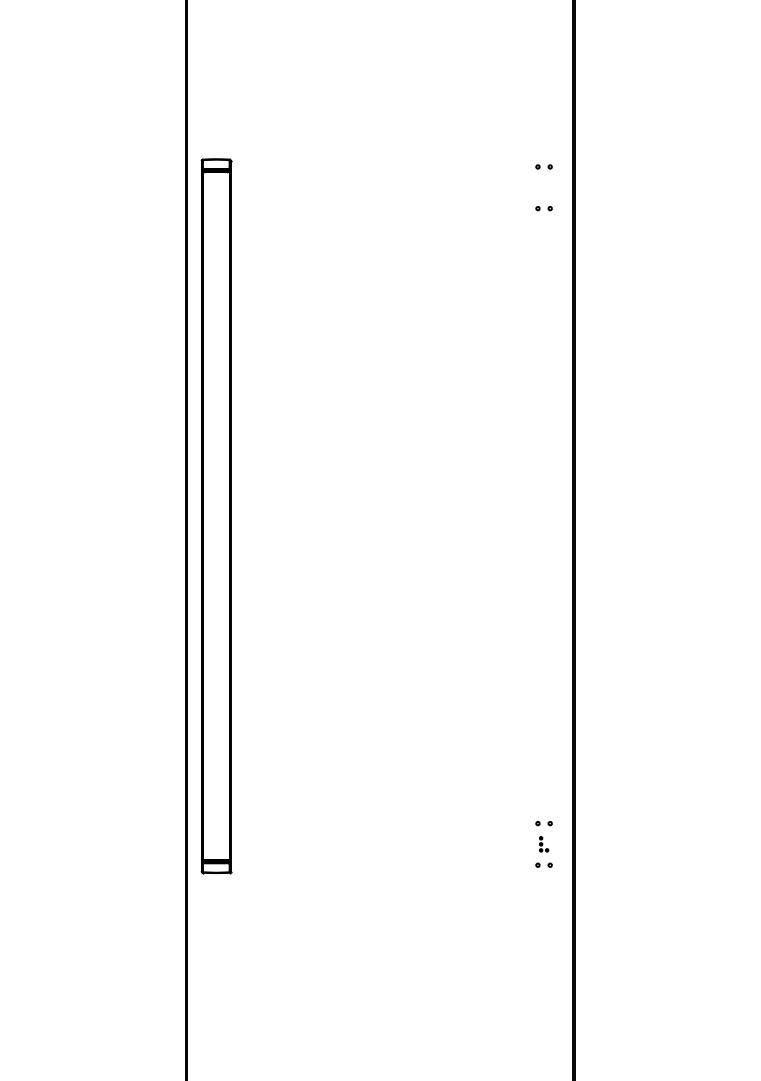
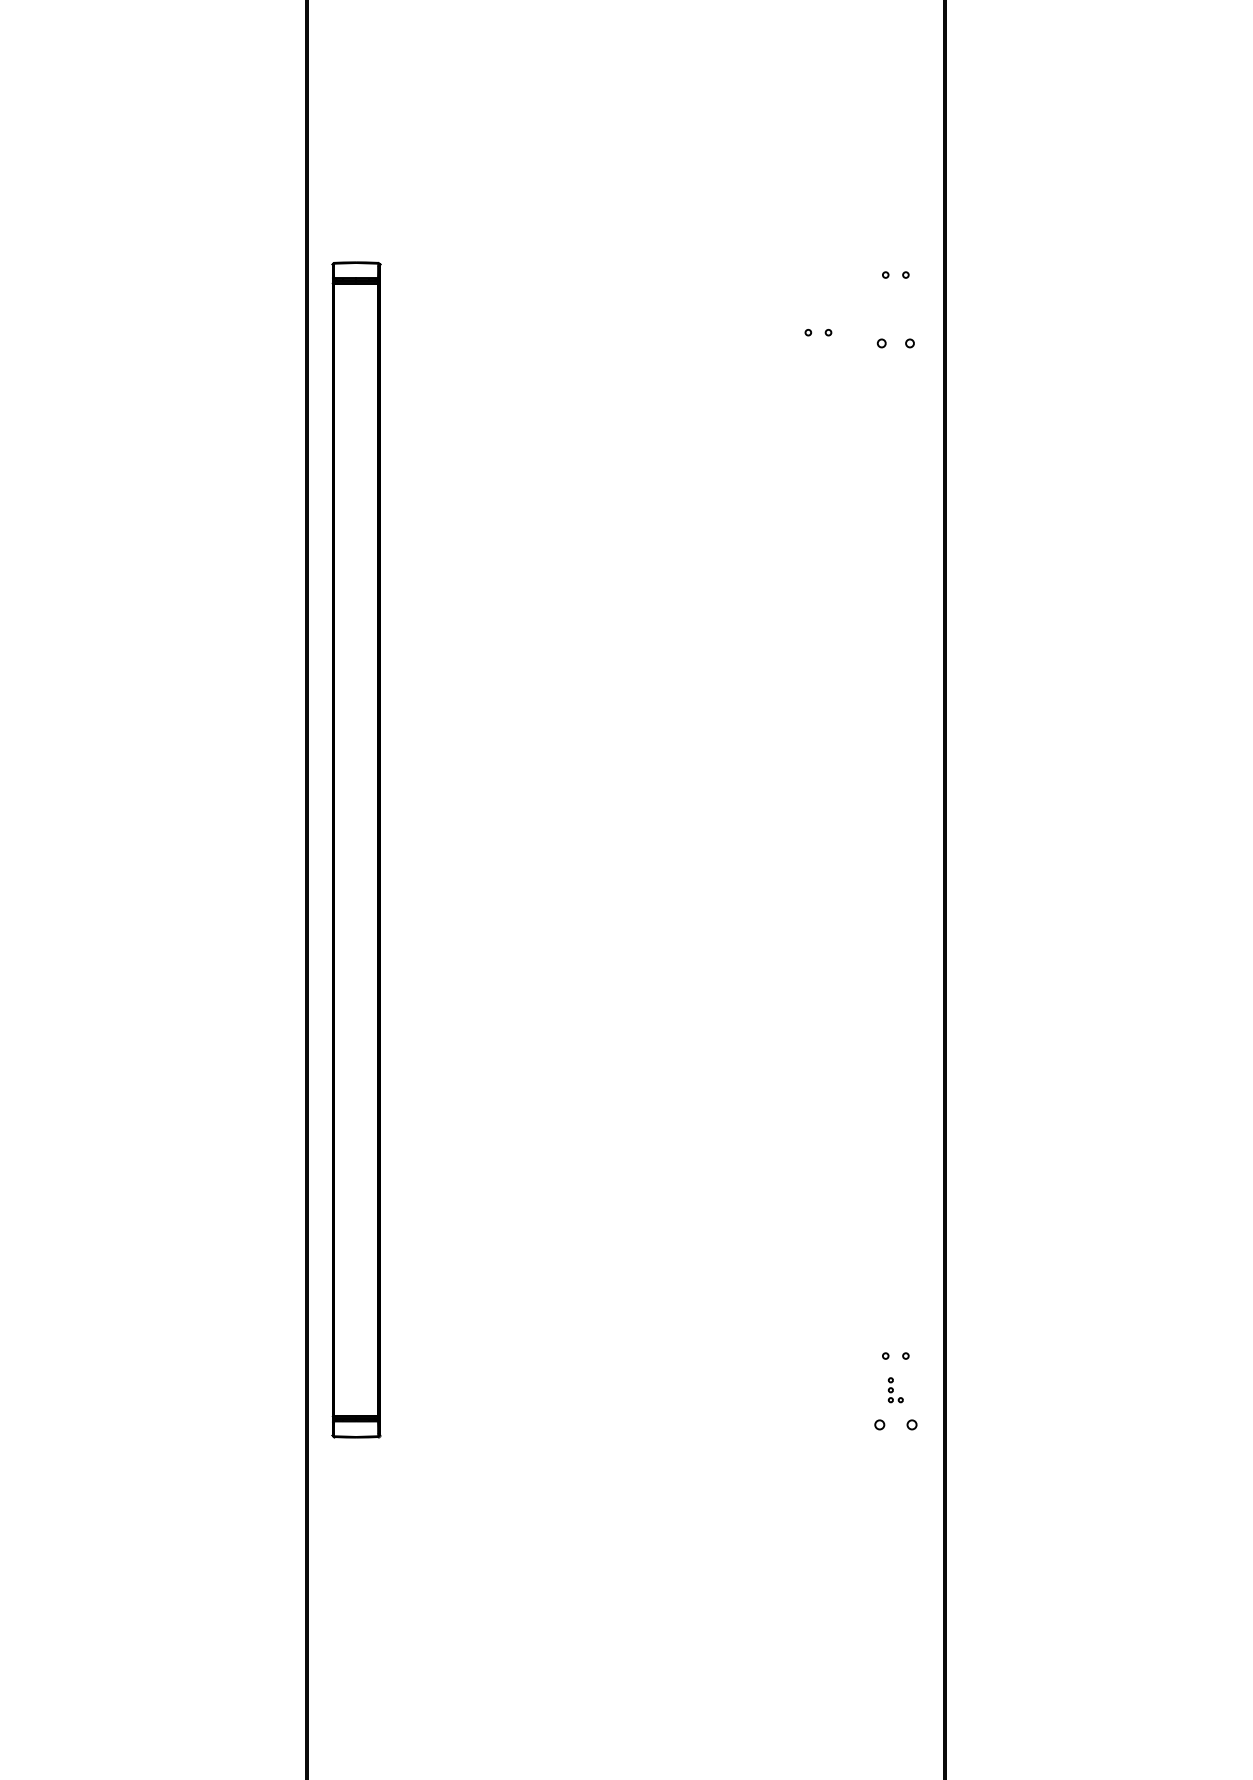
part: (496, 201) -> (817, 331), added
part: (543, 208) -> (894, 343), size x1.4
part: (543, 864) -> (894, 1423), size x1.6

